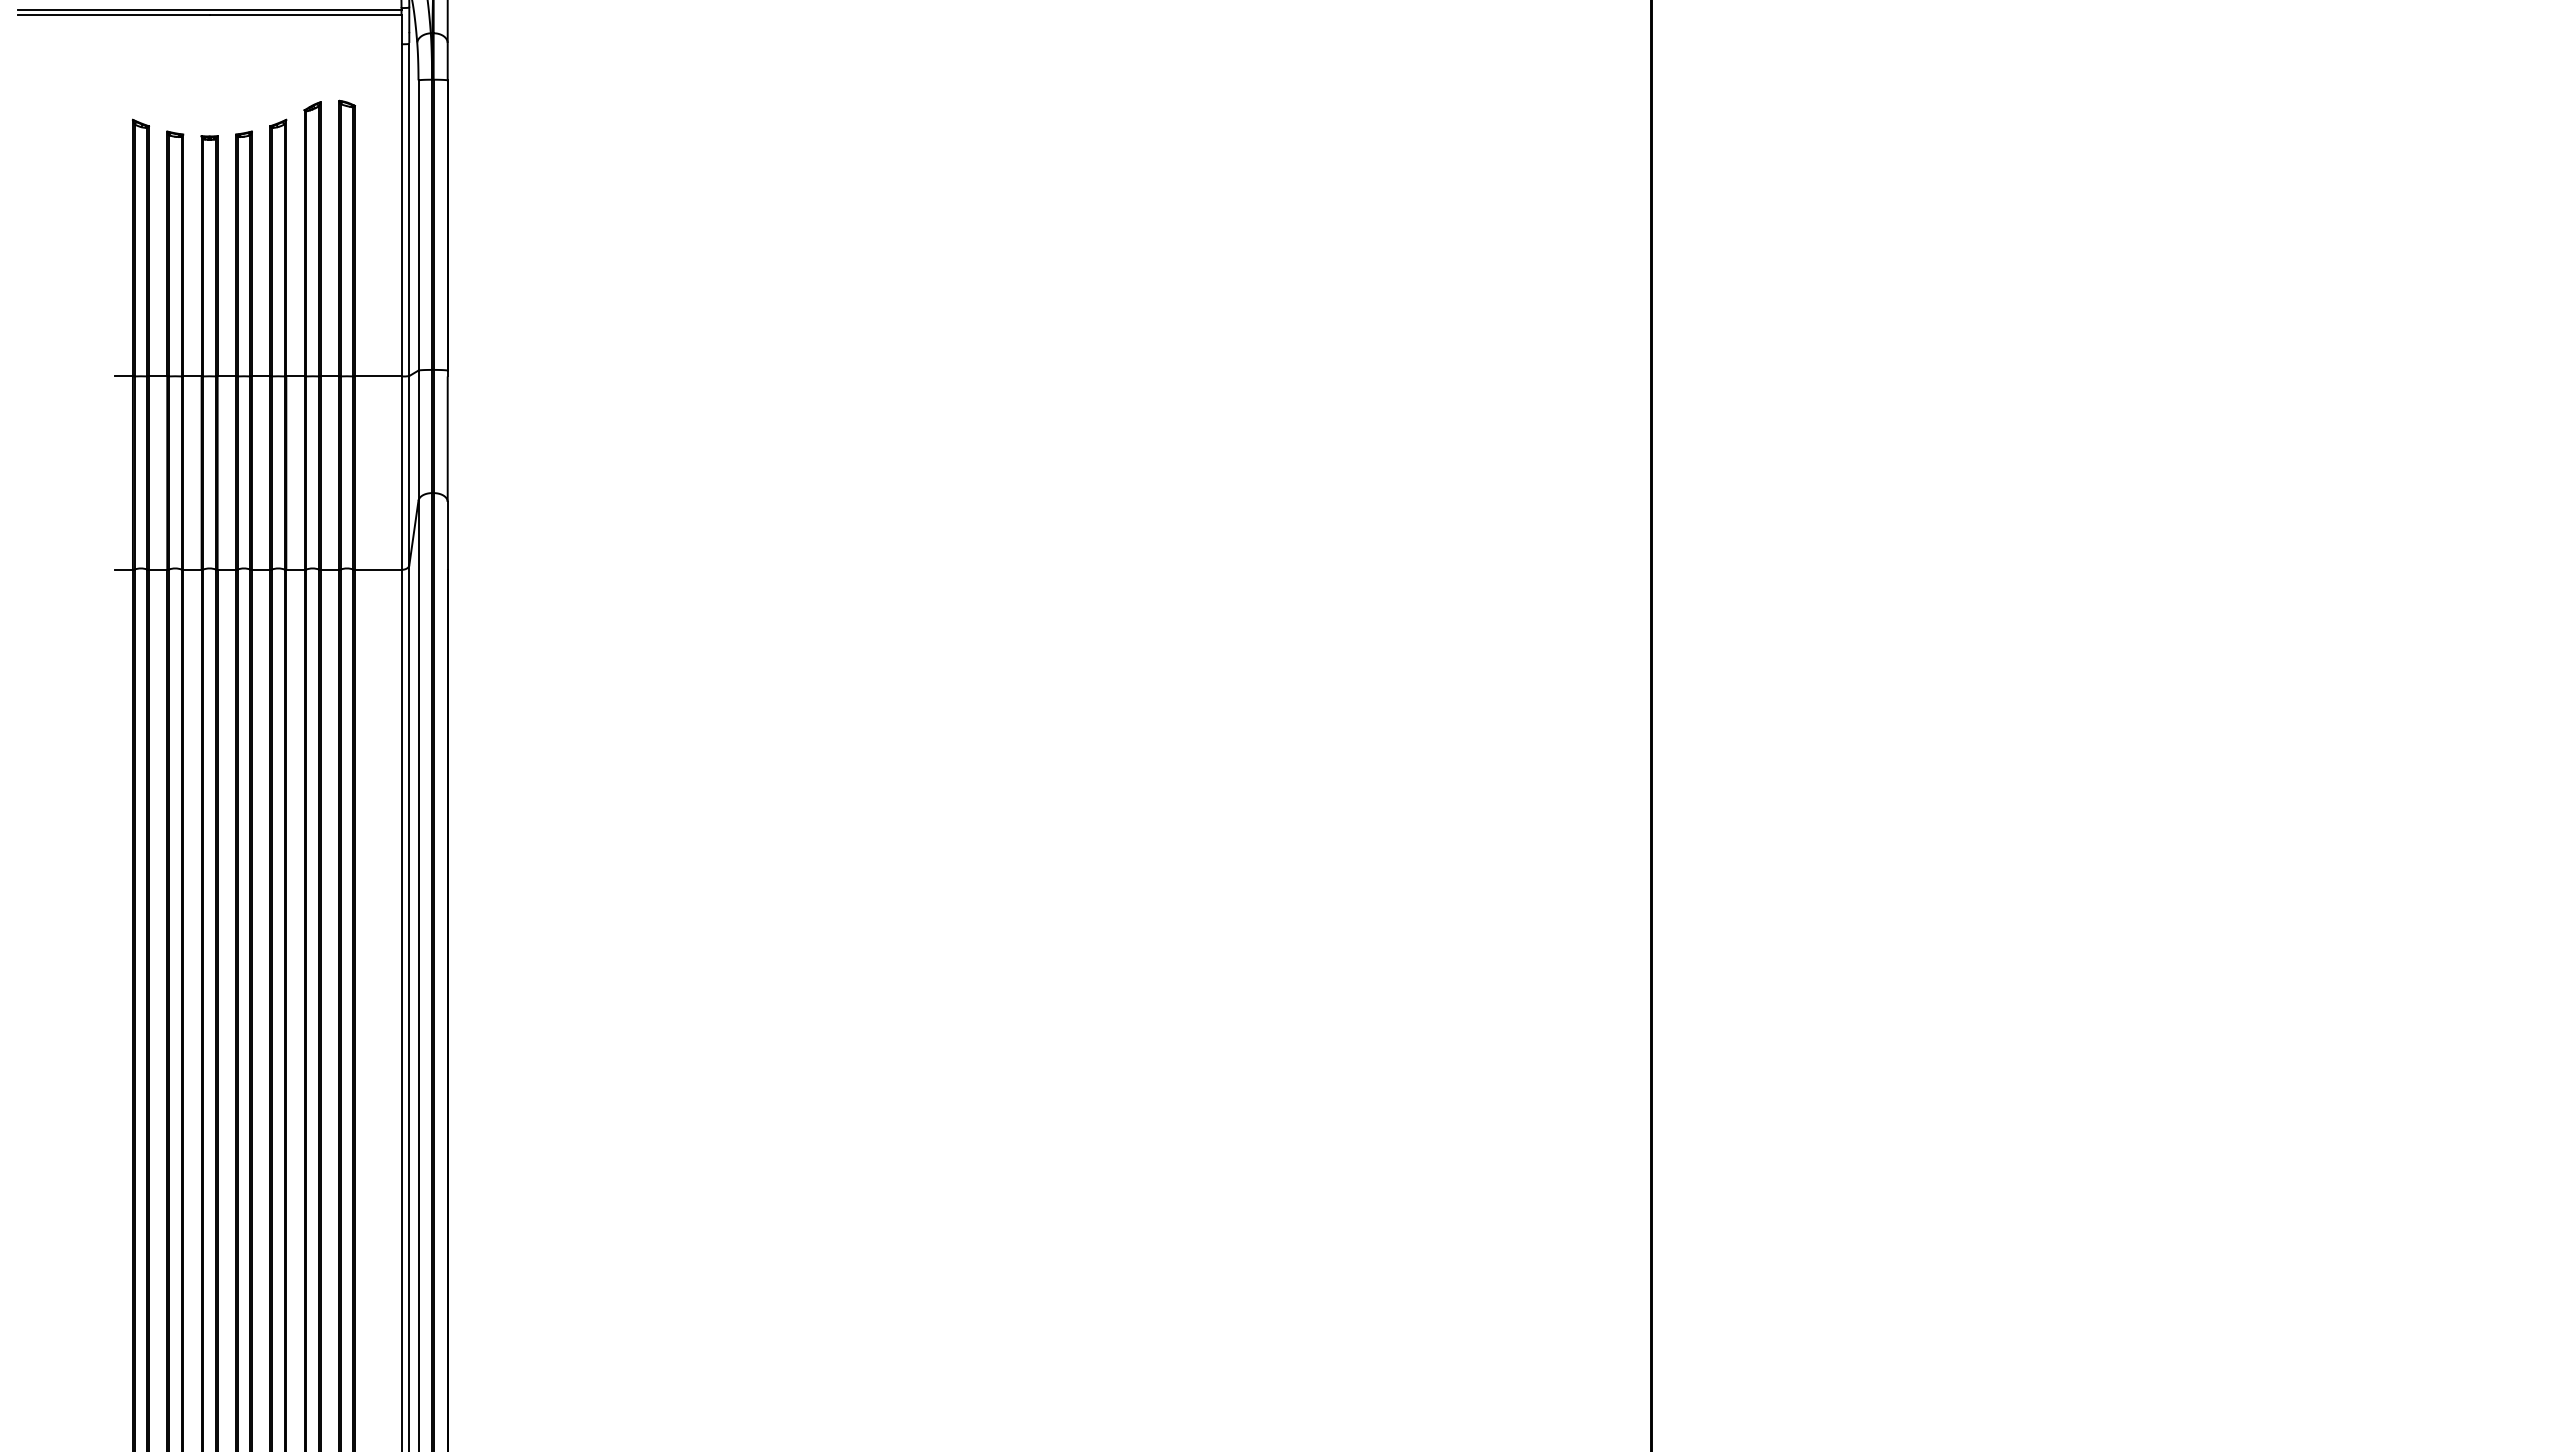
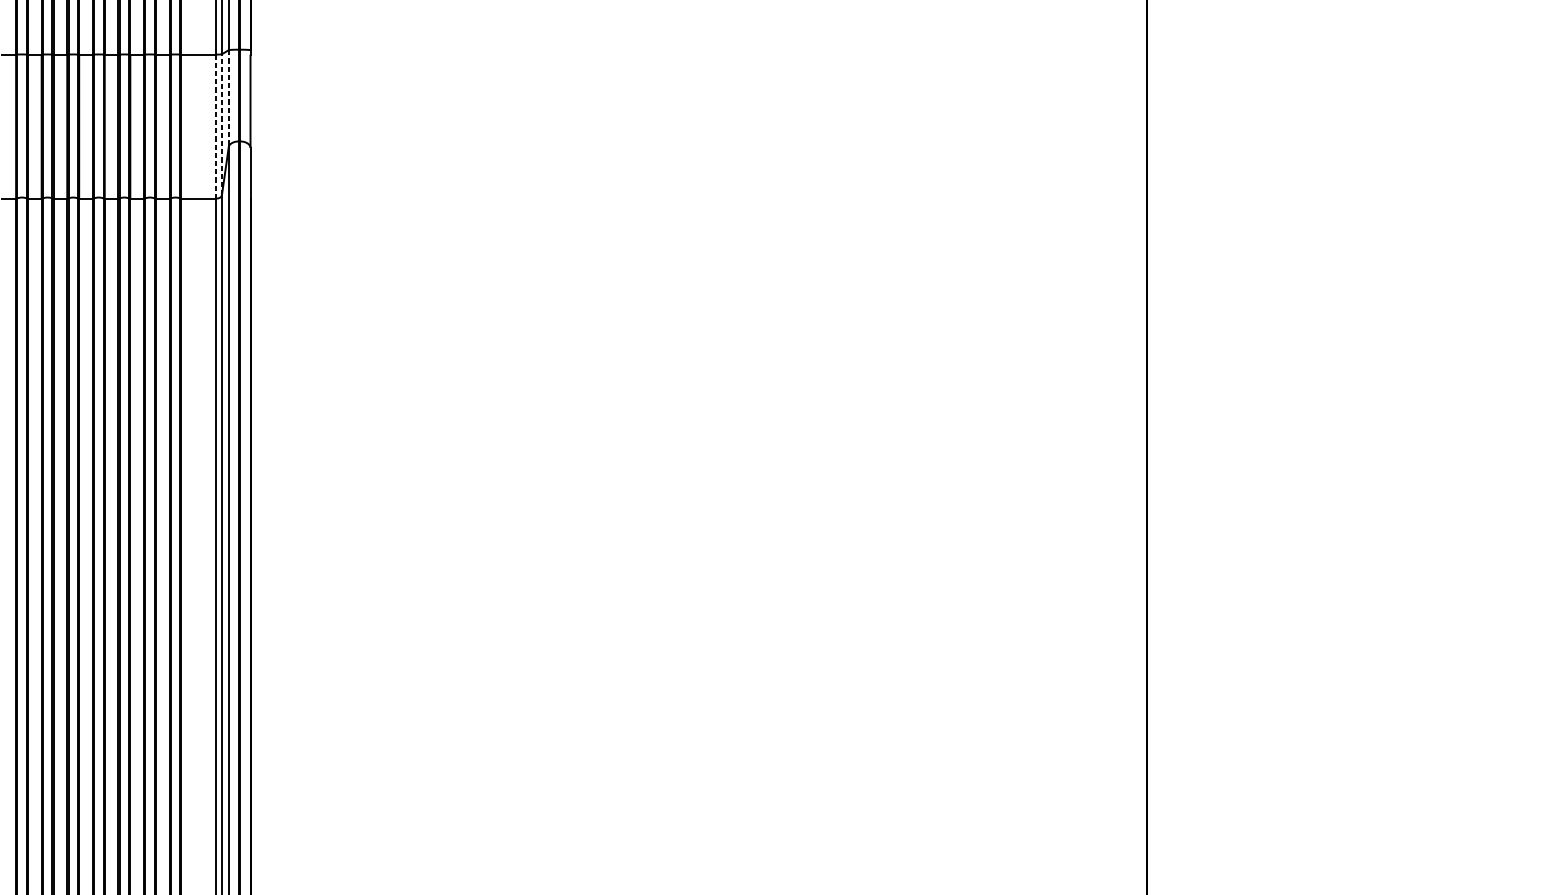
line: (418, 436) -> (228, 99), solid -> dashed
line: (409, 470) -> (222, 124), solid -> dashed
line: (401, 473) -> (216, 126), solid -> dashed

